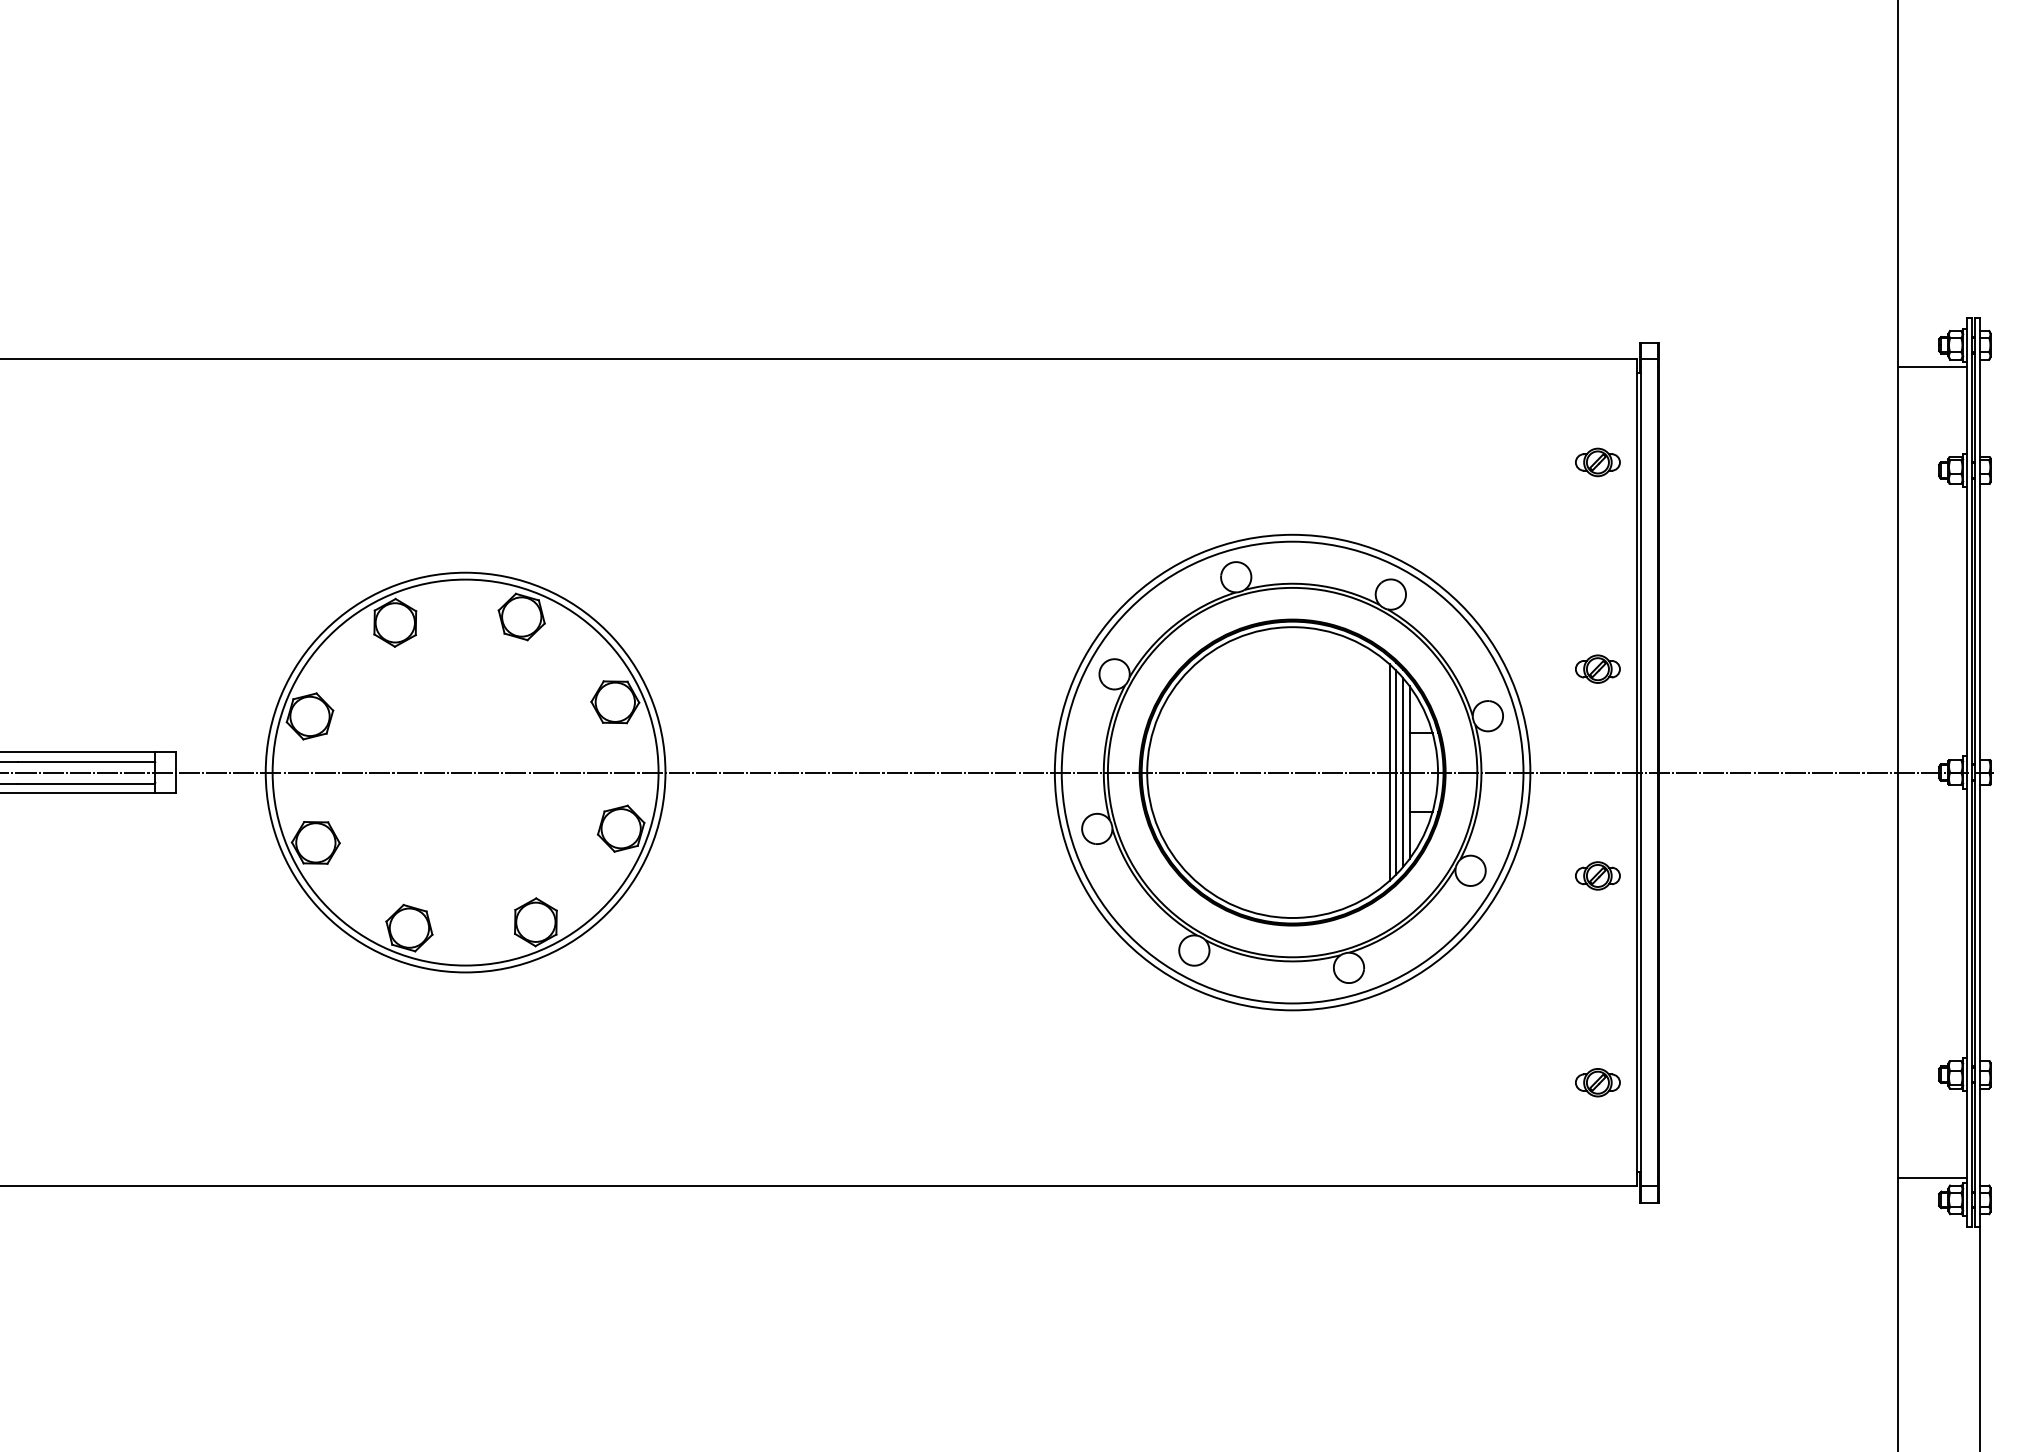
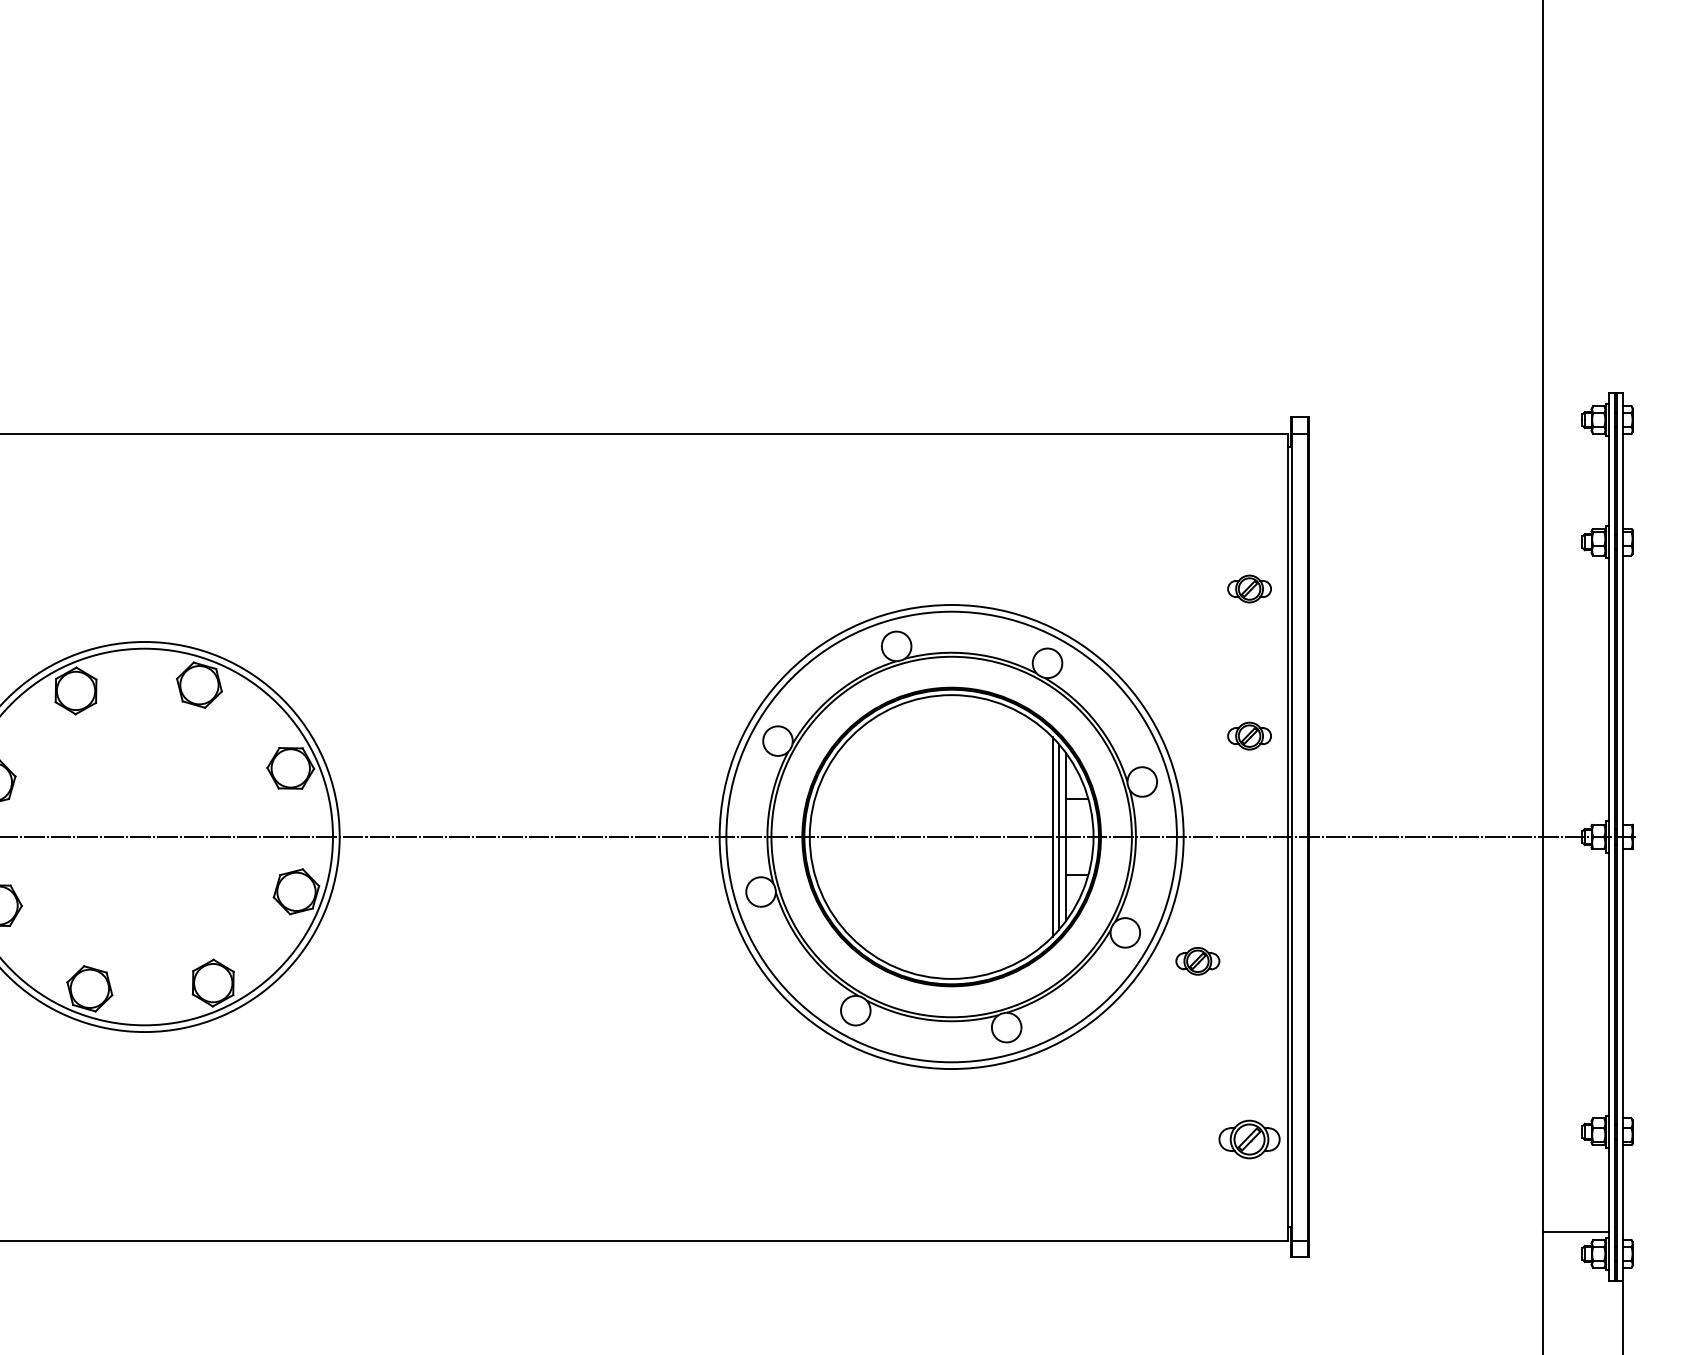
line: (1932, 367) -> (1576, 441), removed
part: (1597, 462) -> (1249, 589), moved
line: (1389, 772) -> (1046, 836), removed
part: (1597, 875) -> (1197, 960), moved
part: (1597, 1082) -> (1249, 1139), size x1.4

